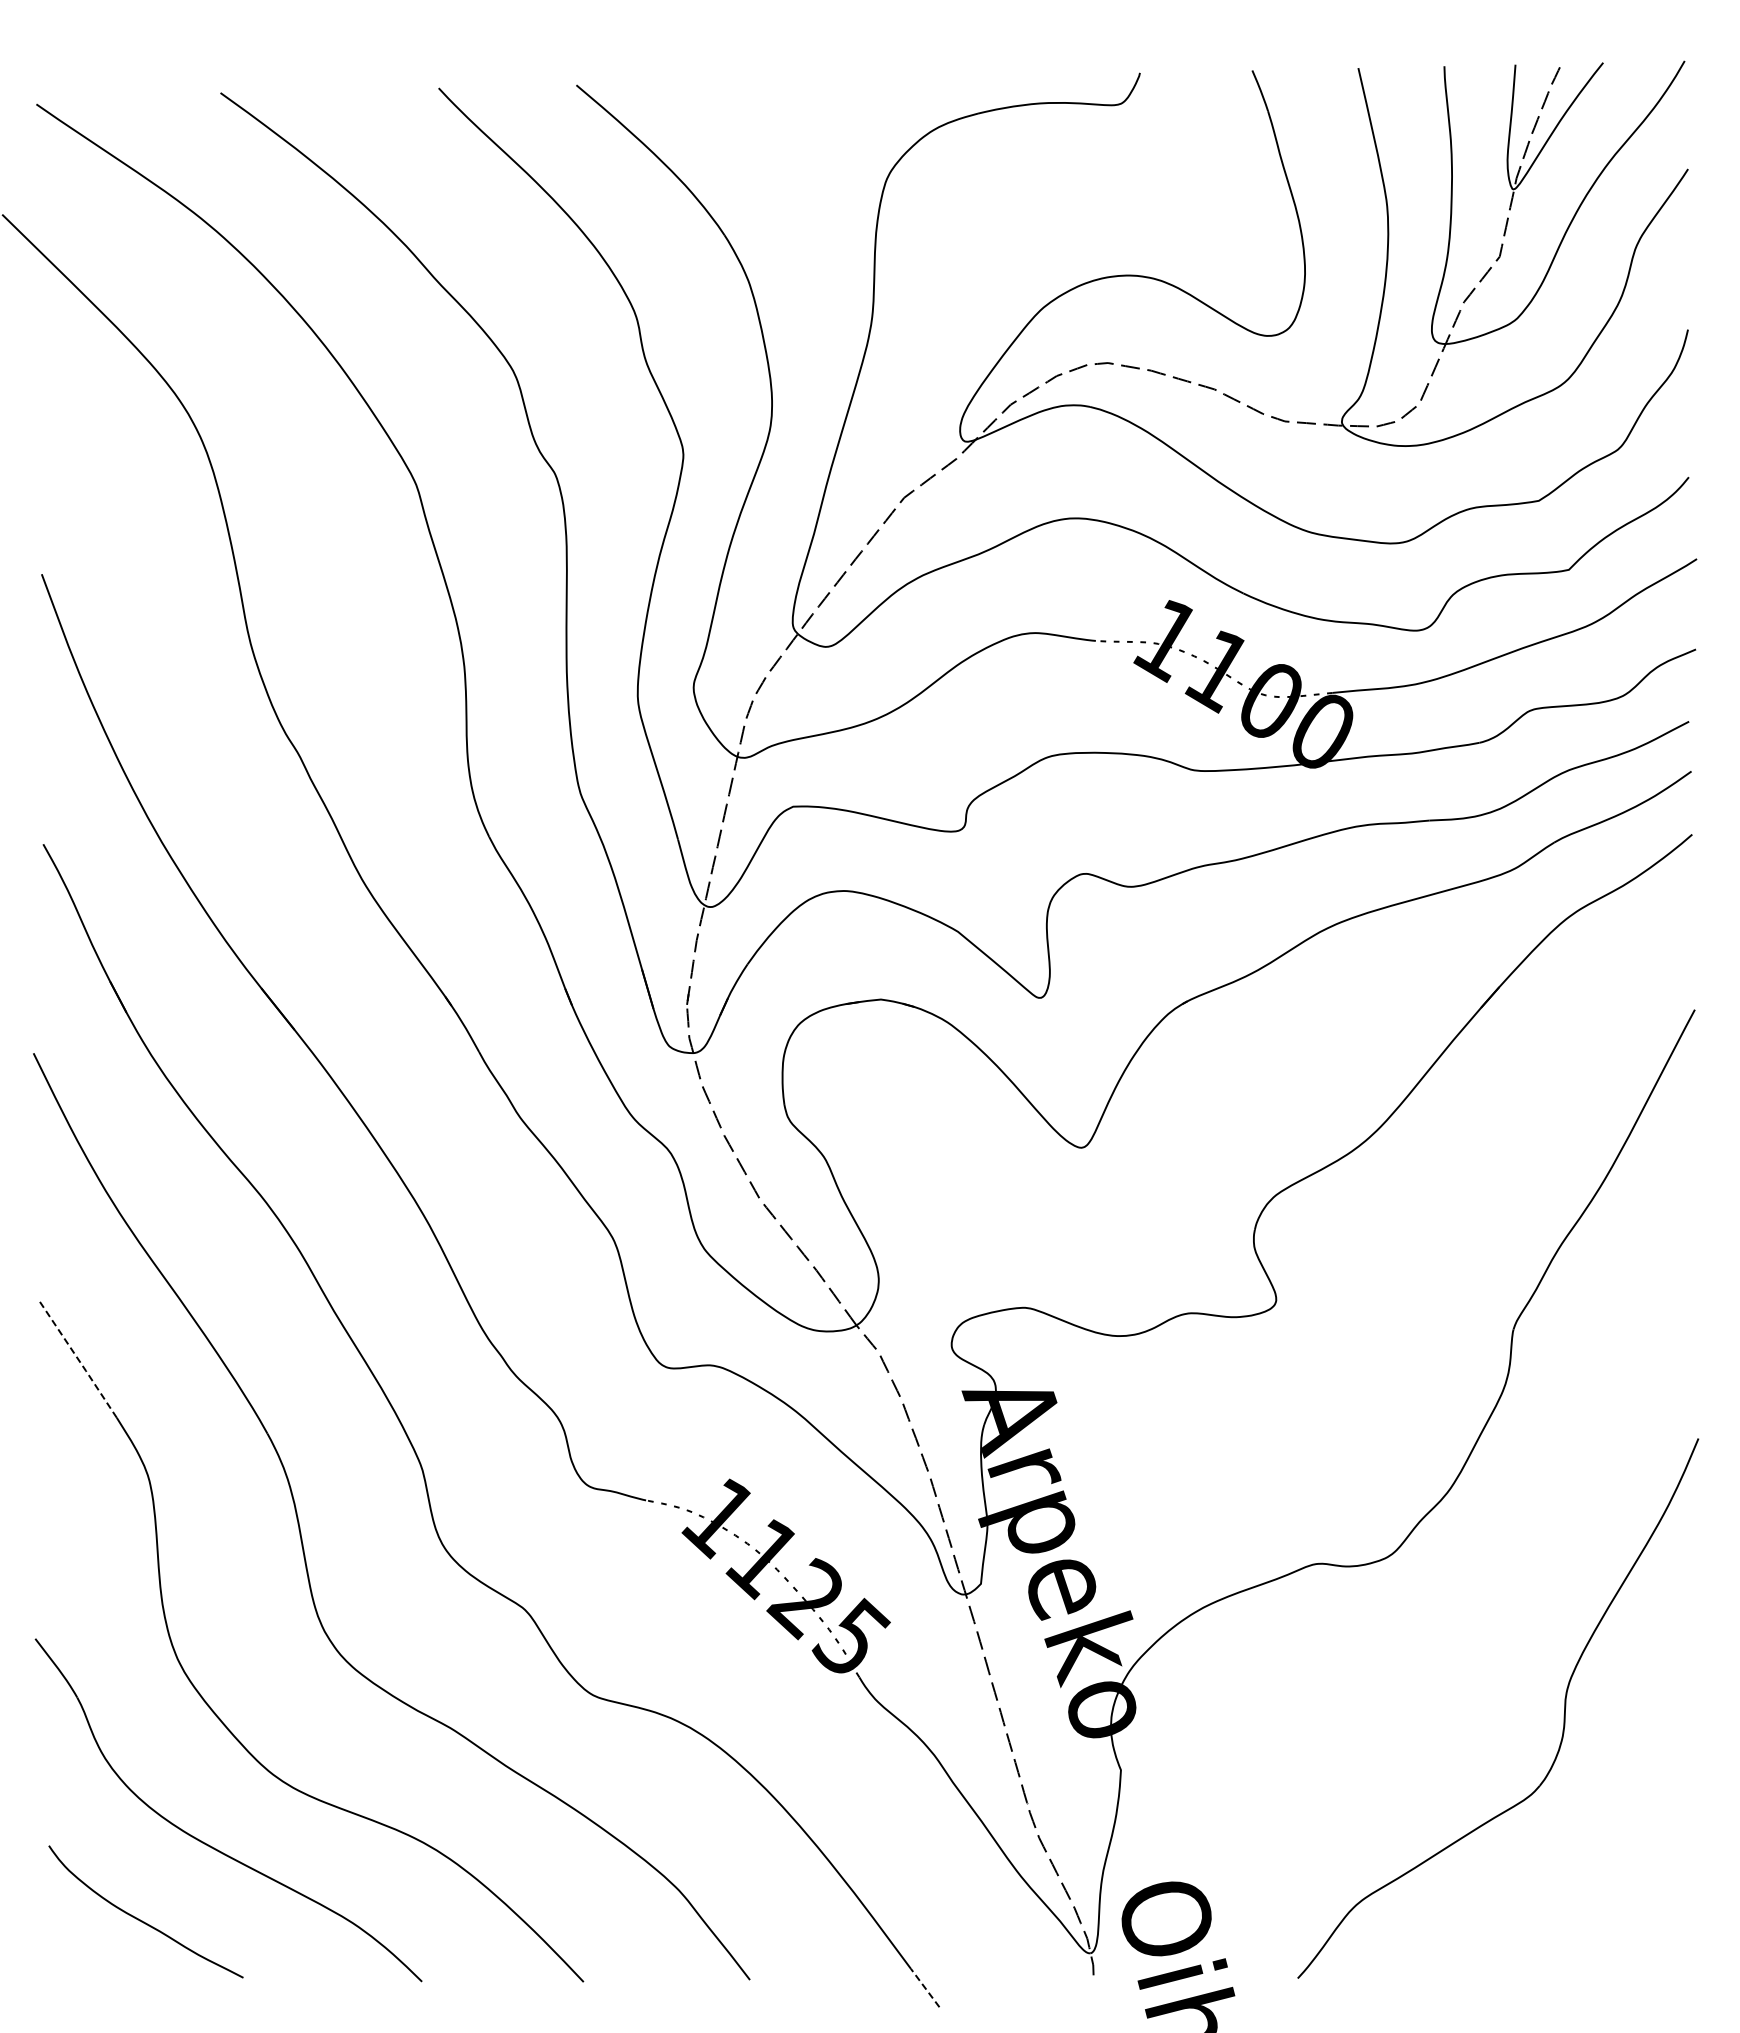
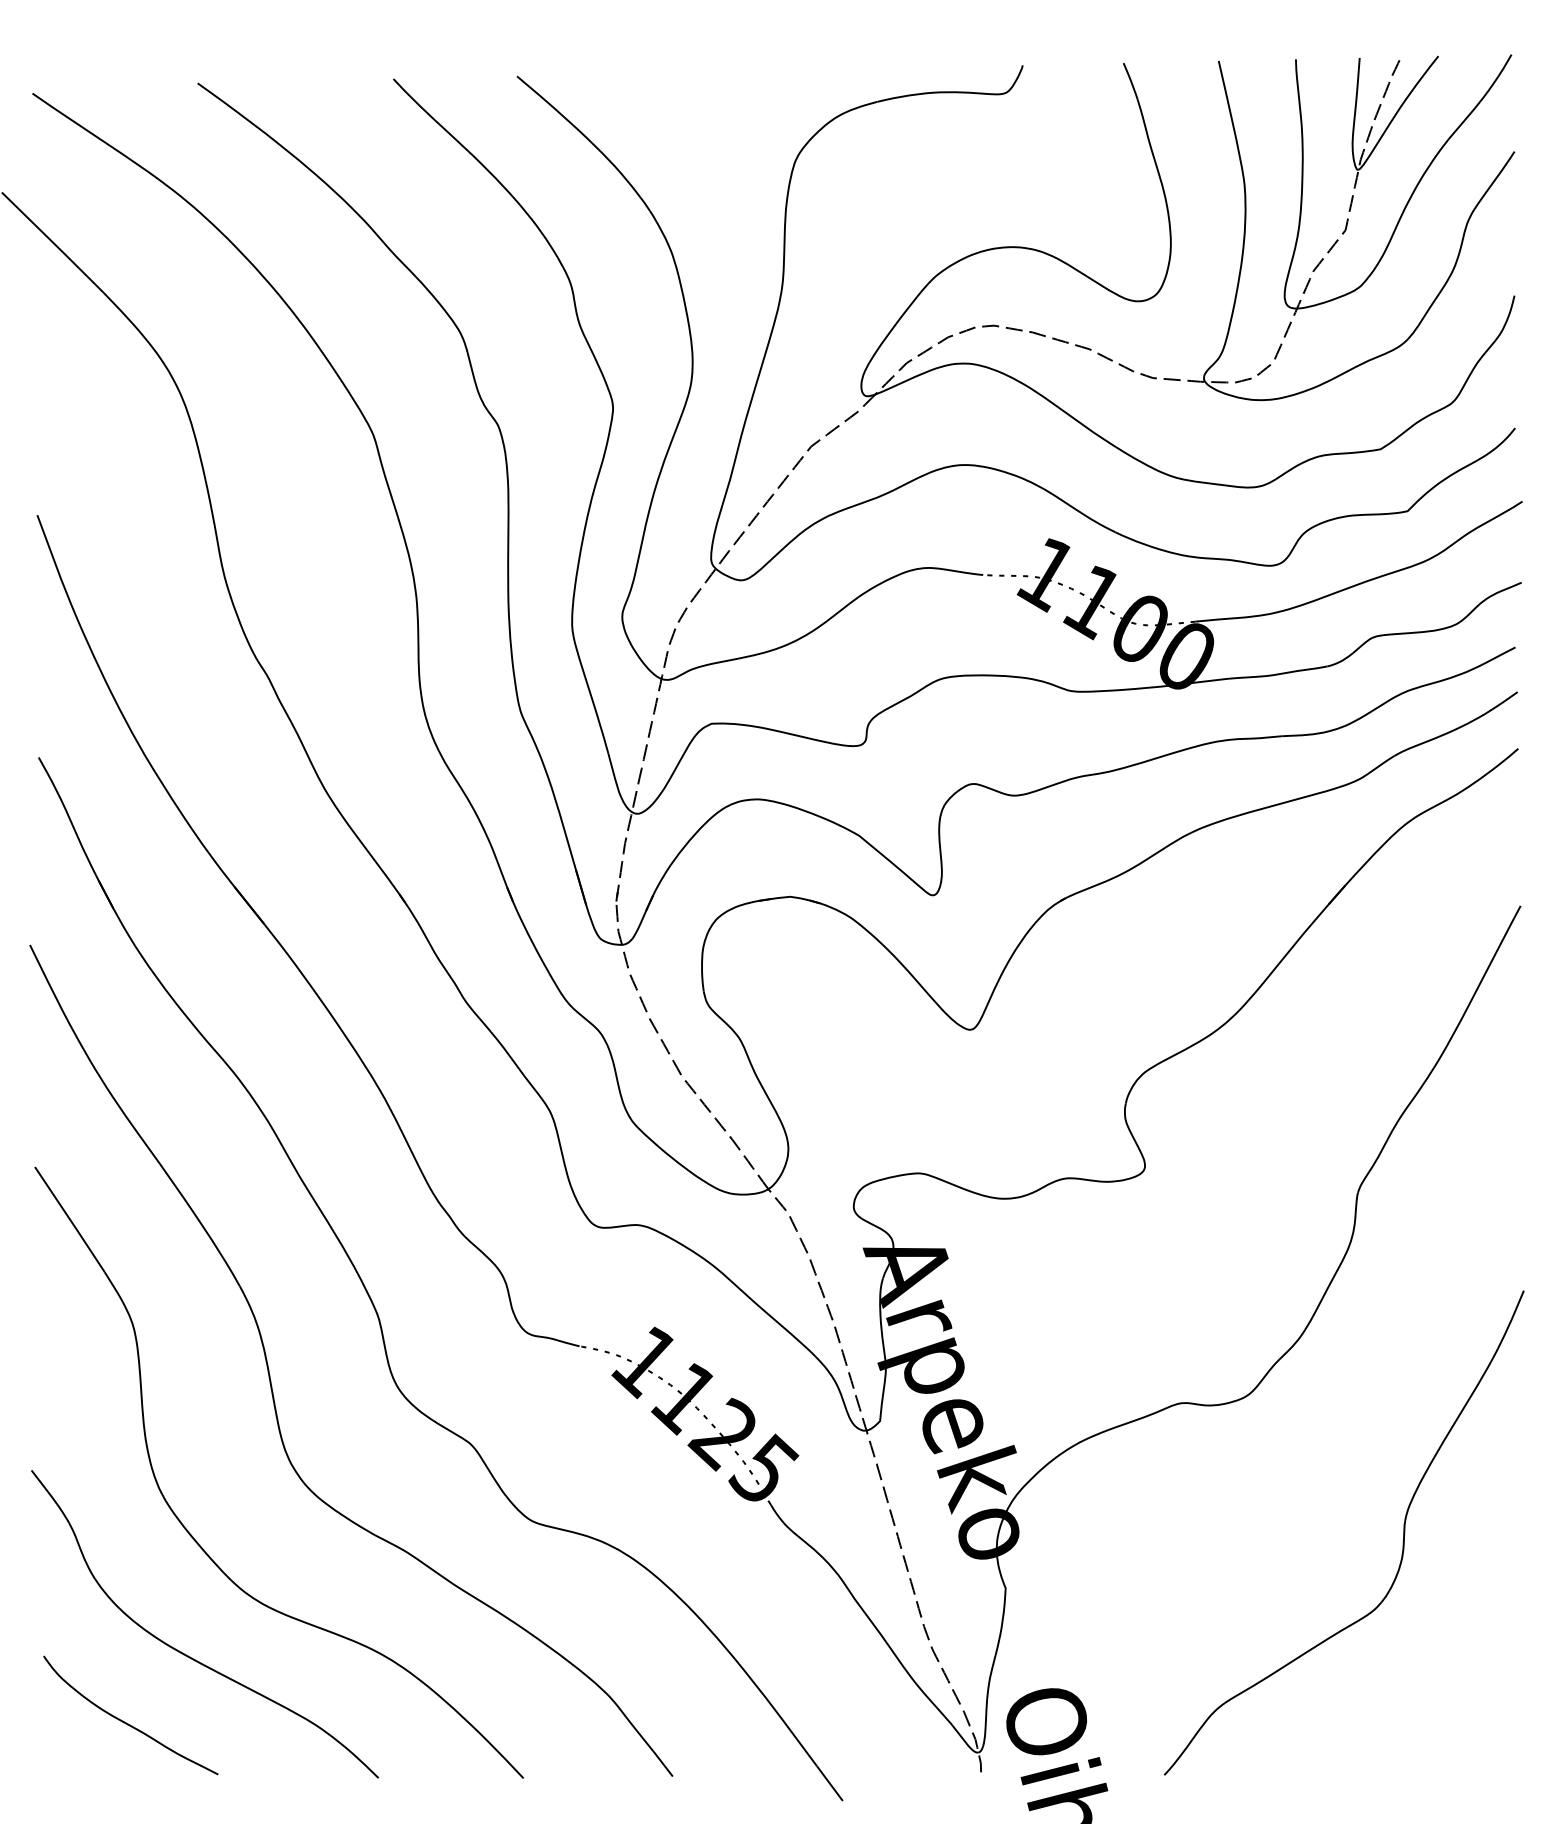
line: (78, 1359) -> (70, 1219), dashed -> solid
line: (925, 1988) -> (830, 1784), dashed -> solid

